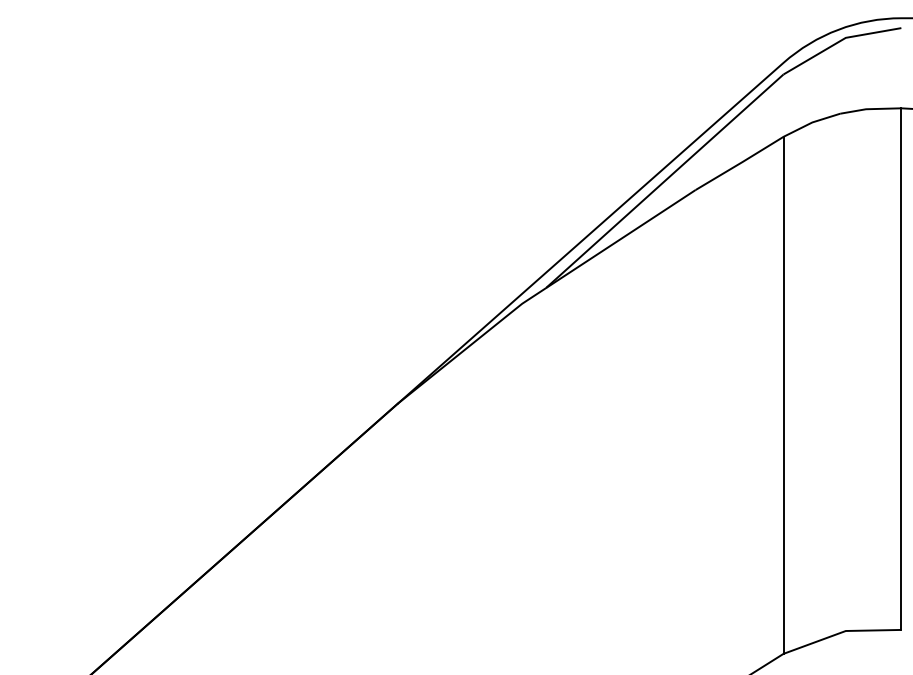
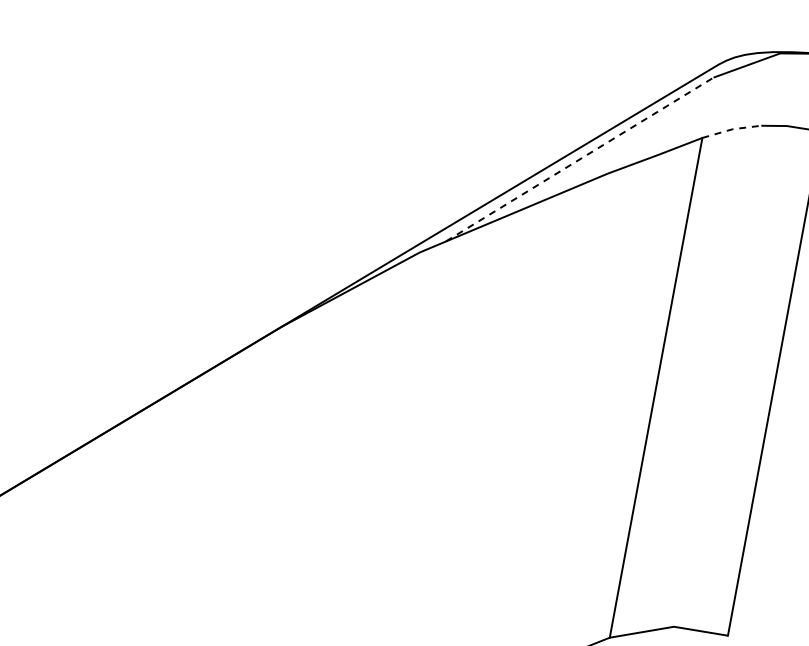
line: (811, 122) -> (731, 129), solid -> dashed
line: (665, 180) -> (580, 158), solid -> dashed

